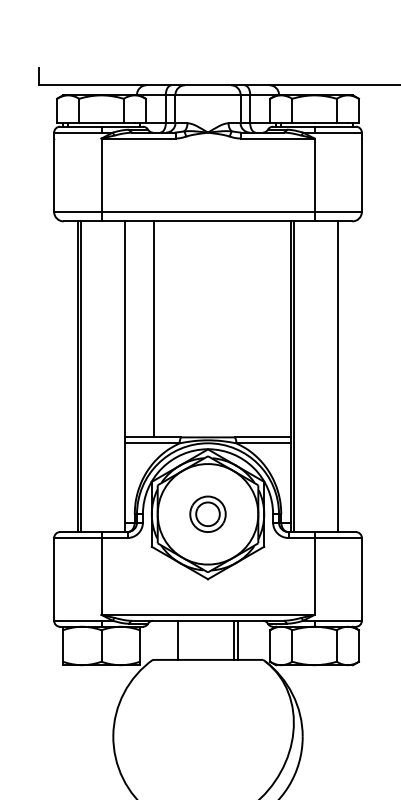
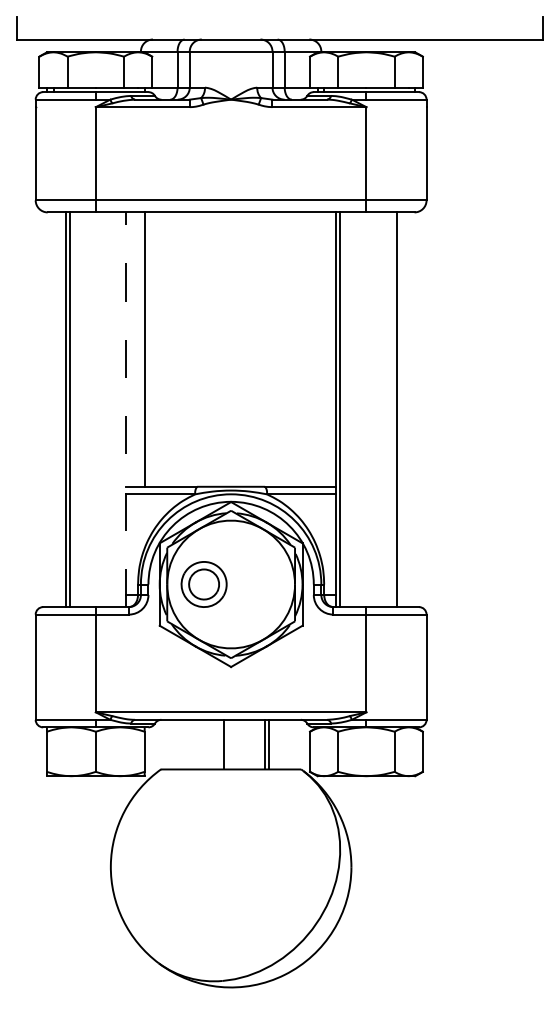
line: (154, 329) -> (145, 349), moved
line: (124, 376) -> (125, 409), solid -> dashed
part: (207, 514) -> (203, 584), moved
line: (178, 640) -> (223, 744), moved

